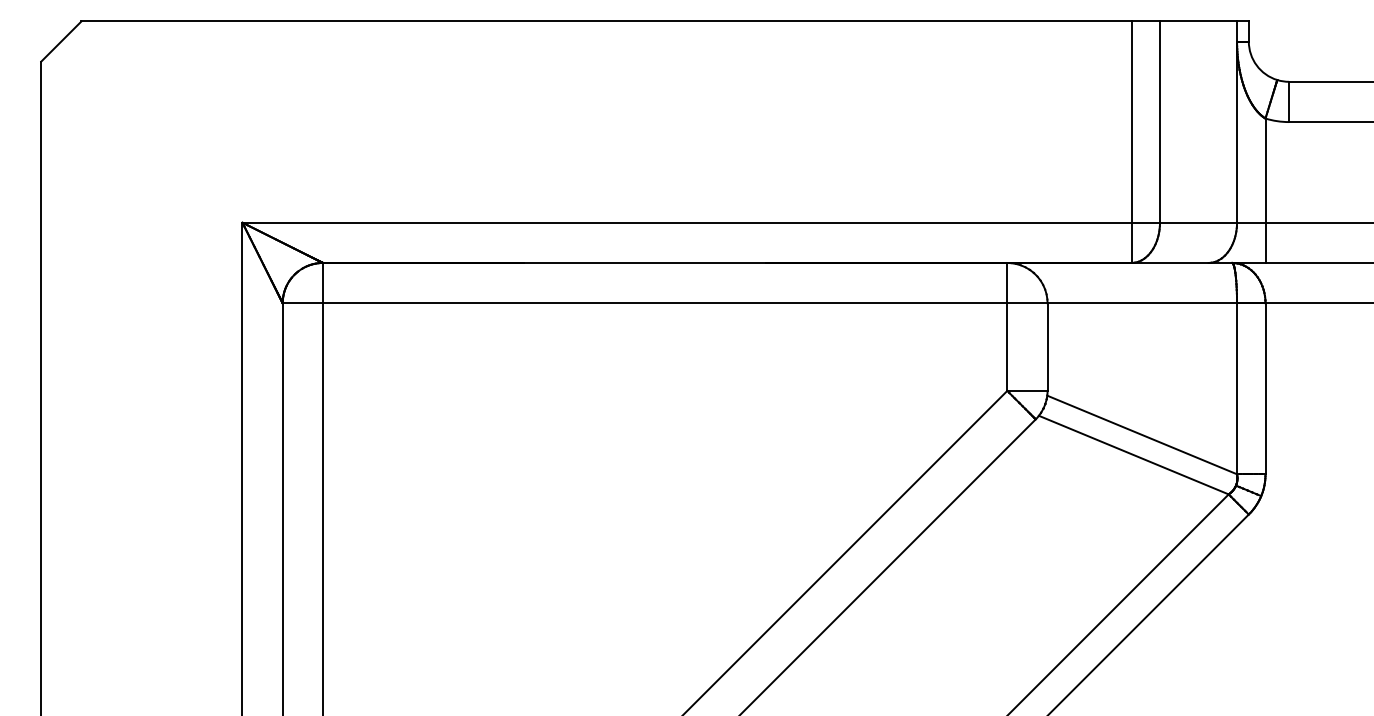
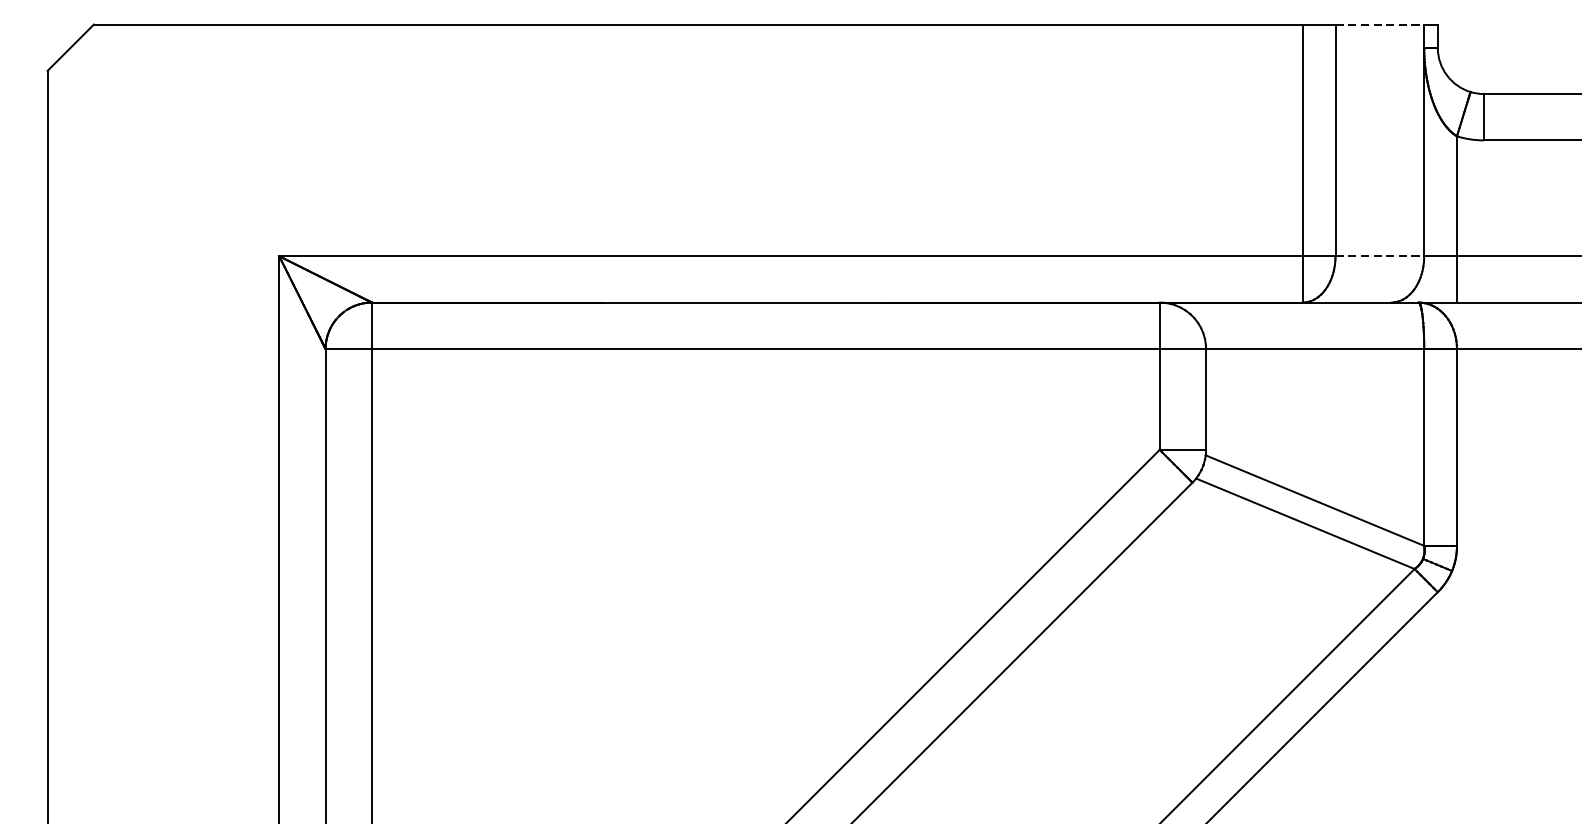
line: (1198, 21) -> (1379, 24), solid -> dashed
line: (1198, 222) -> (1379, 256), solid -> dashed

